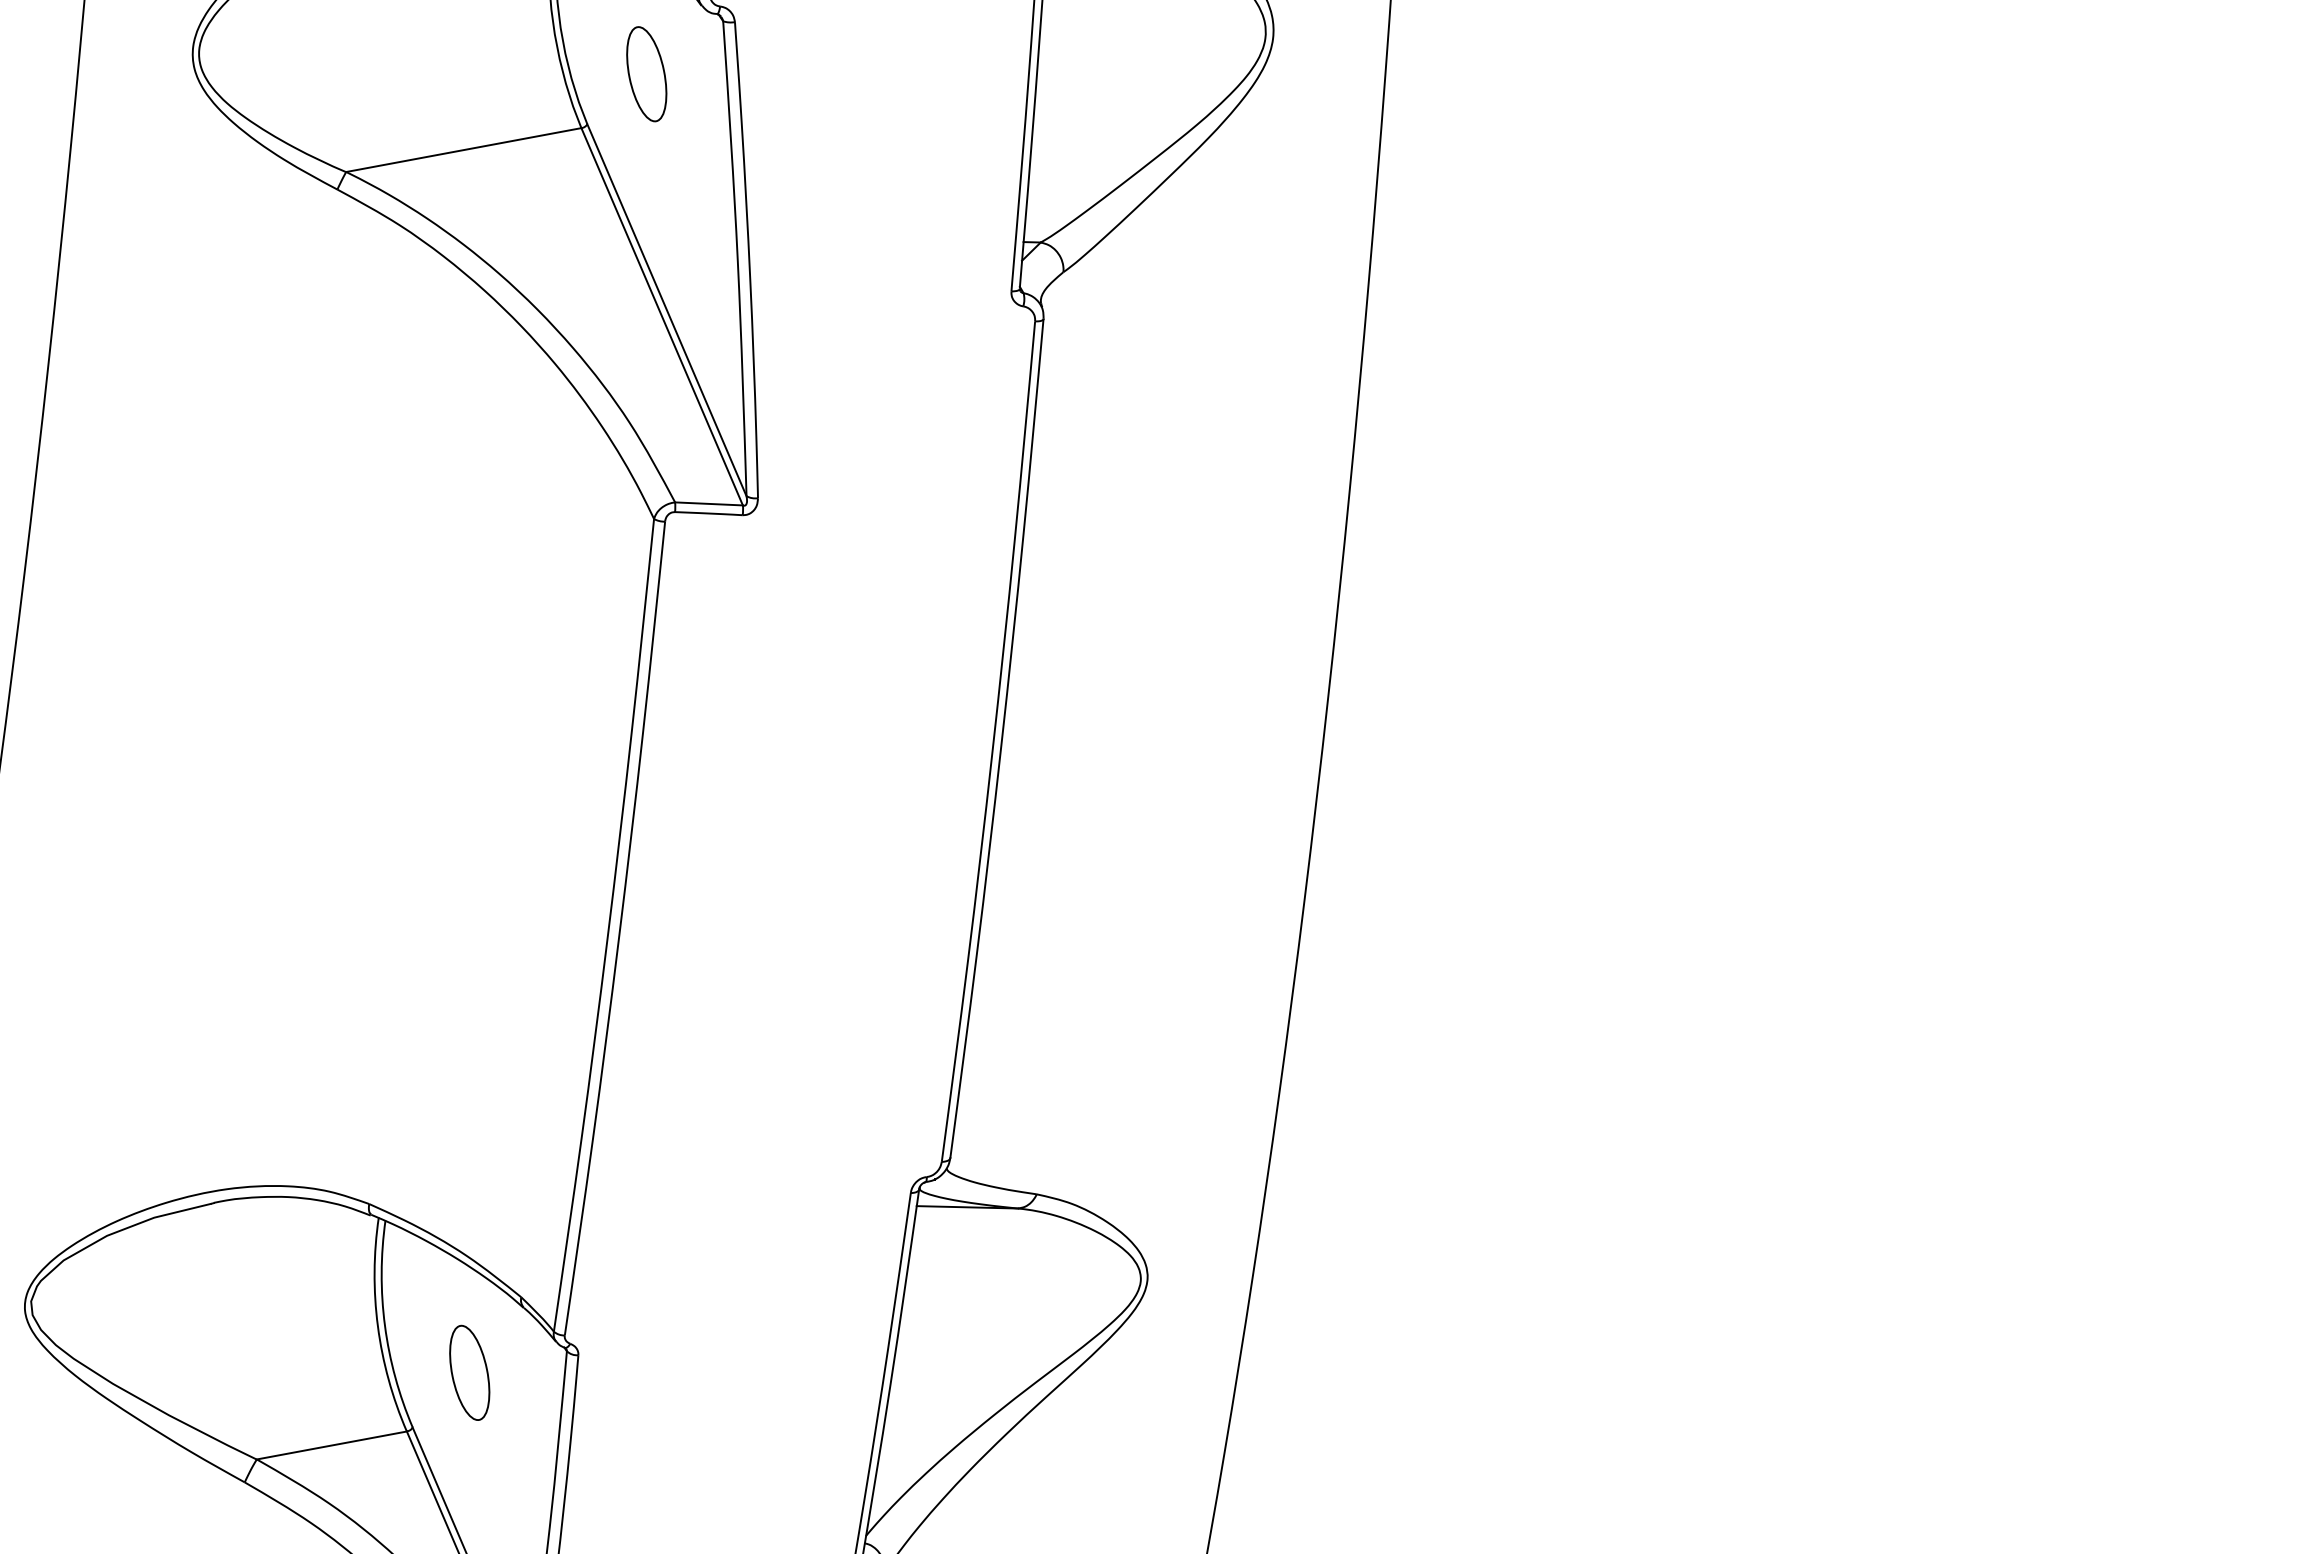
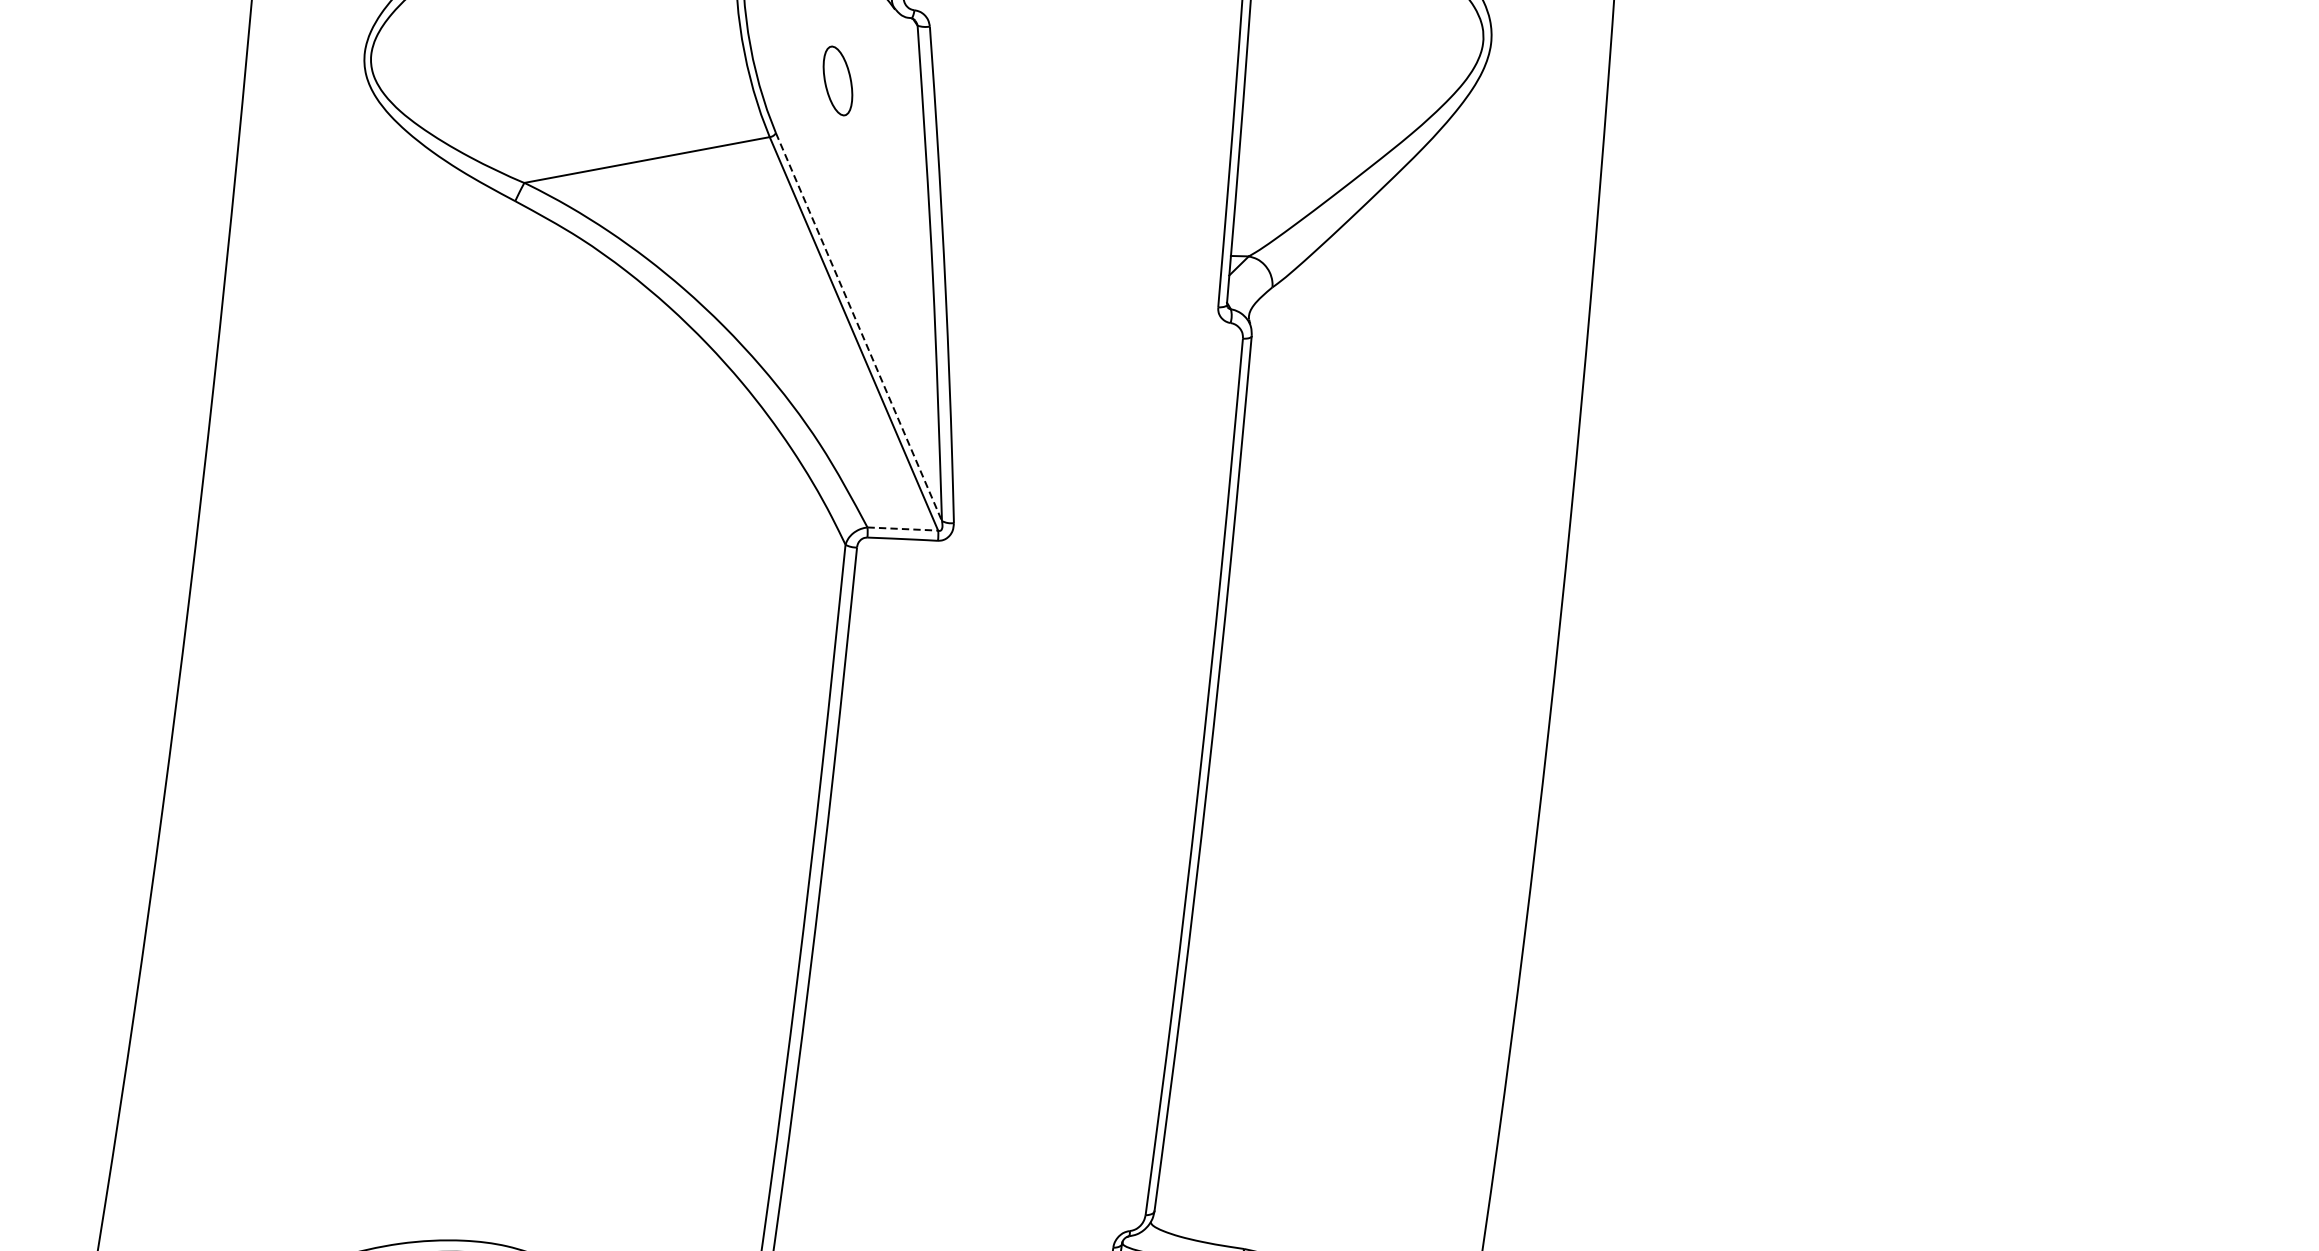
part: (646, 74) -> (837, 81), size x0.7
line: (667, 310) -> (859, 327), solid -> dashed
line: (709, 503) -> (903, 528), solid -> dashed

